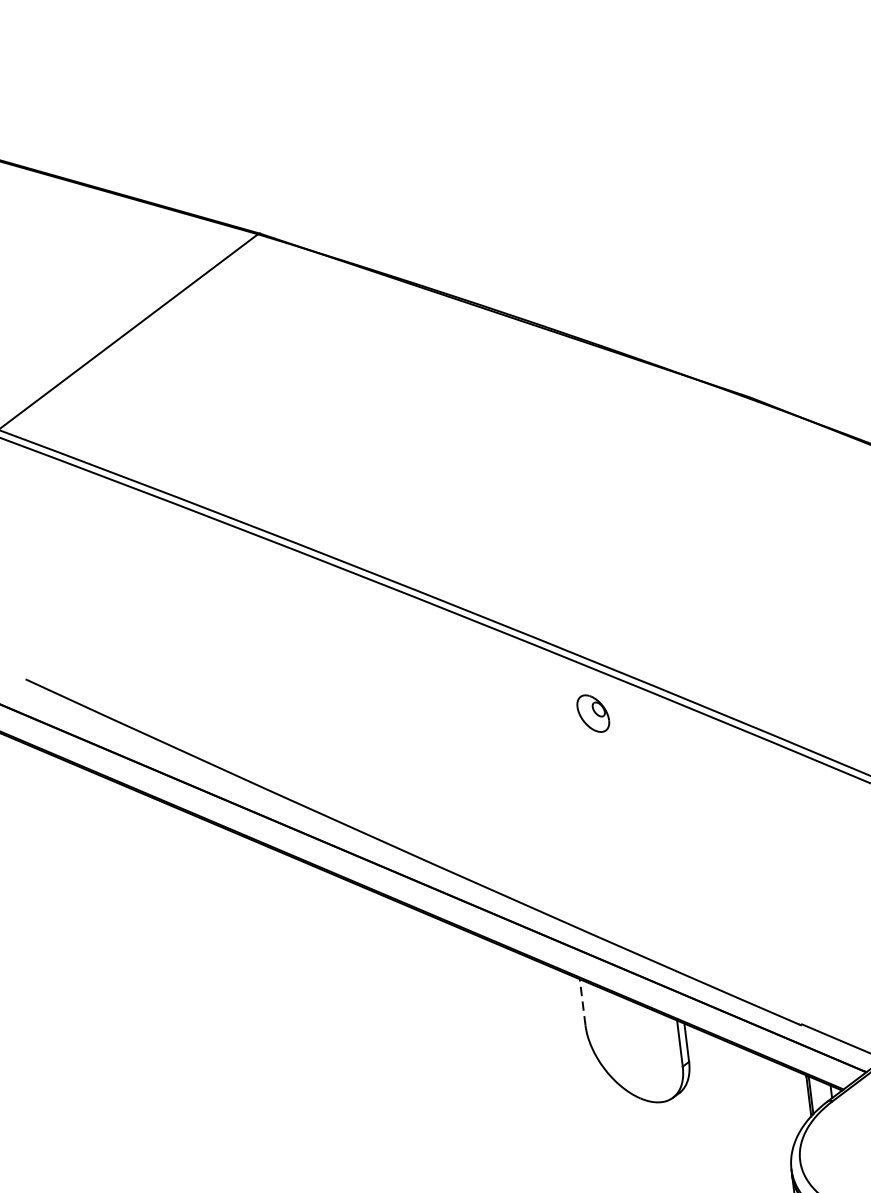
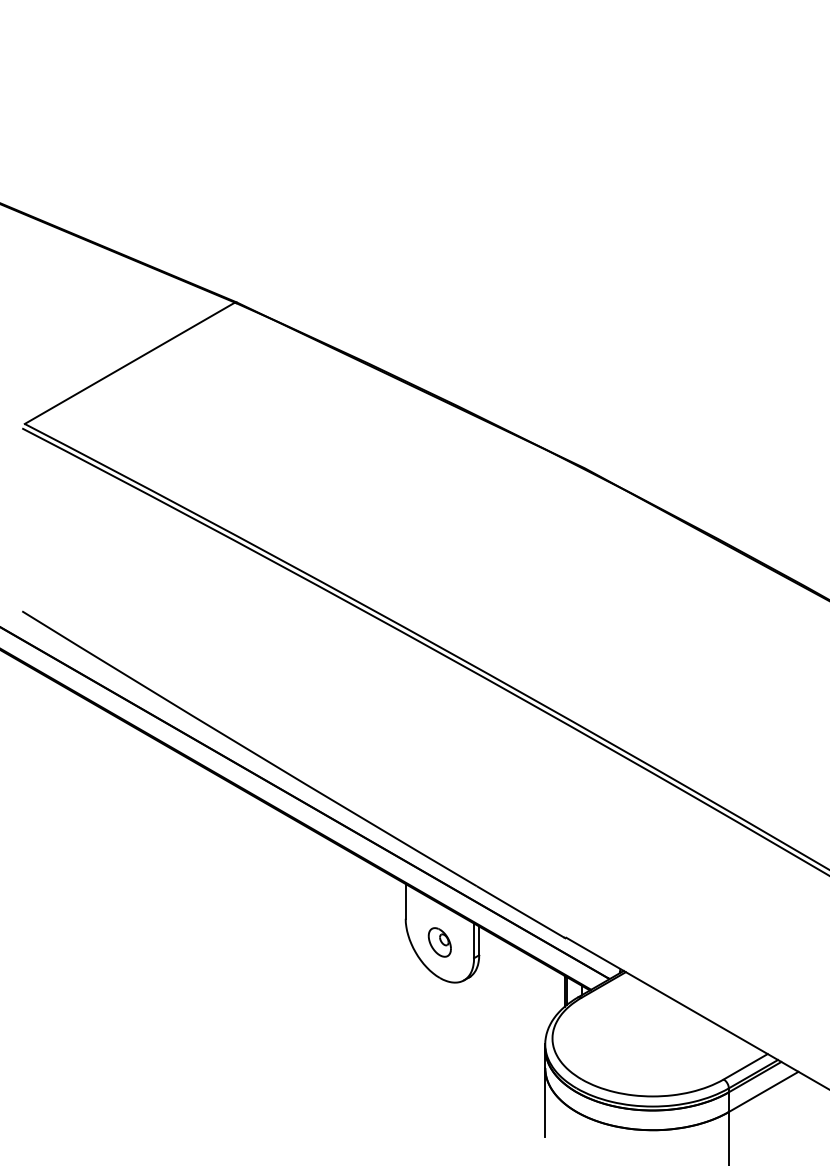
part: (592, 713) -> (439, 942), moved
line: (582, 1001) -> (405, 900), dashed -> solid

